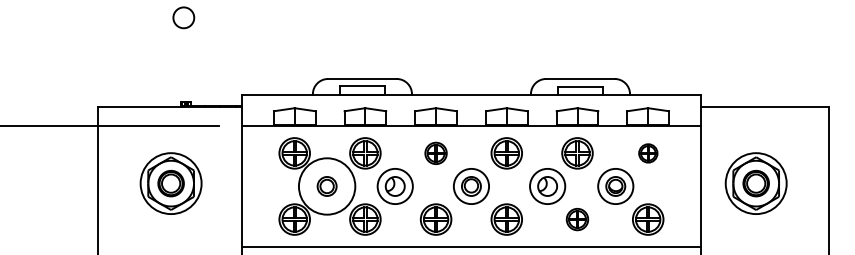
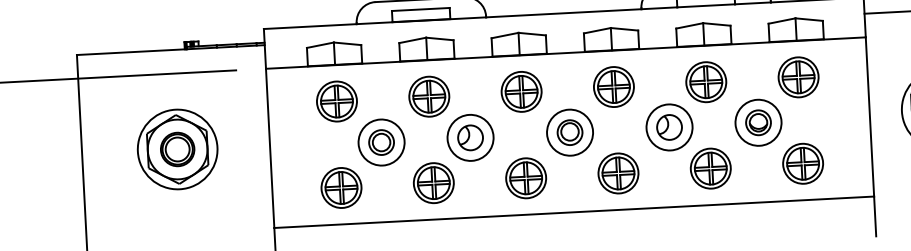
part: (435, 153) -> (520, 92), size x1.43
part: (648, 153) -> (799, 77), size x1.67
circle: (326, 186) -> (380, 142), size x0.62
part: (577, 219) -> (710, 168), size x1.43

